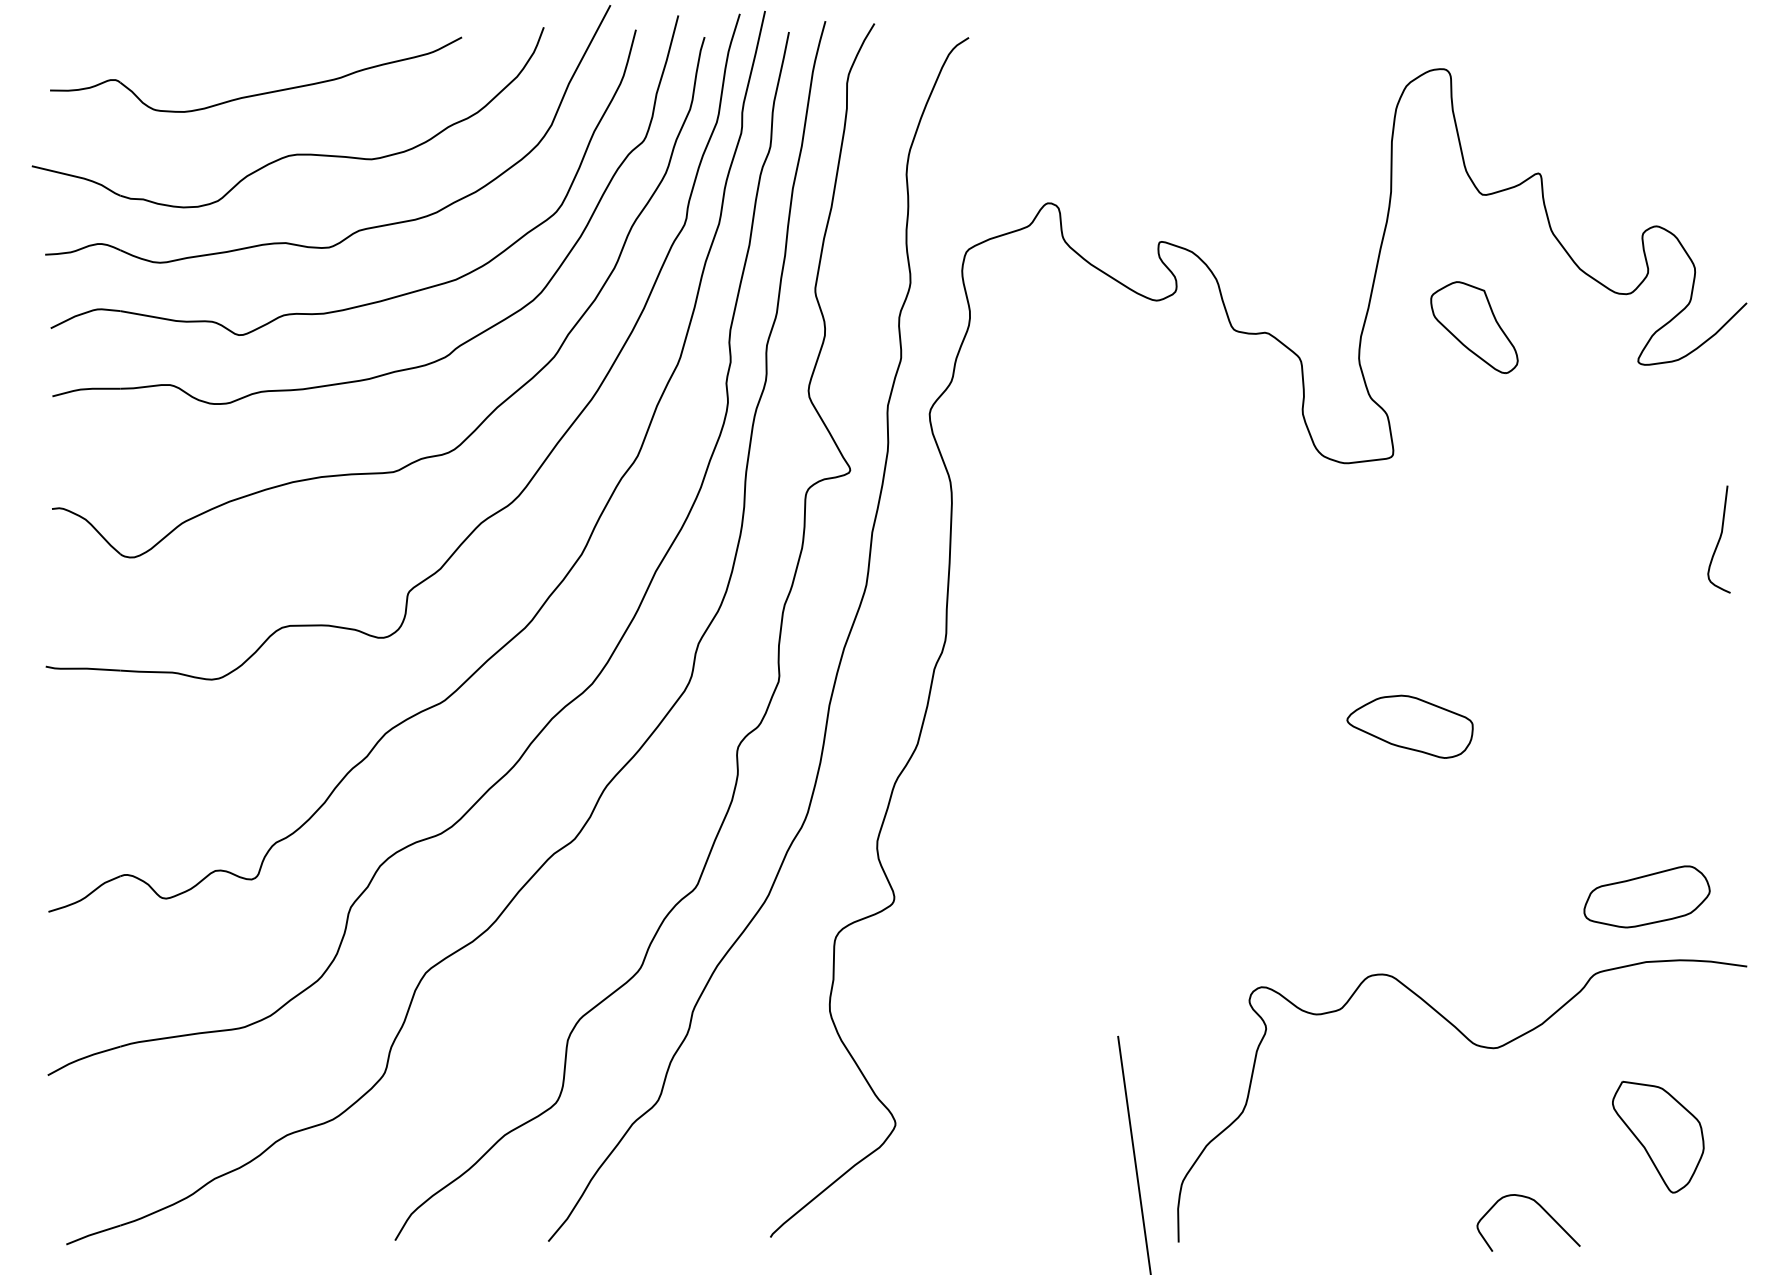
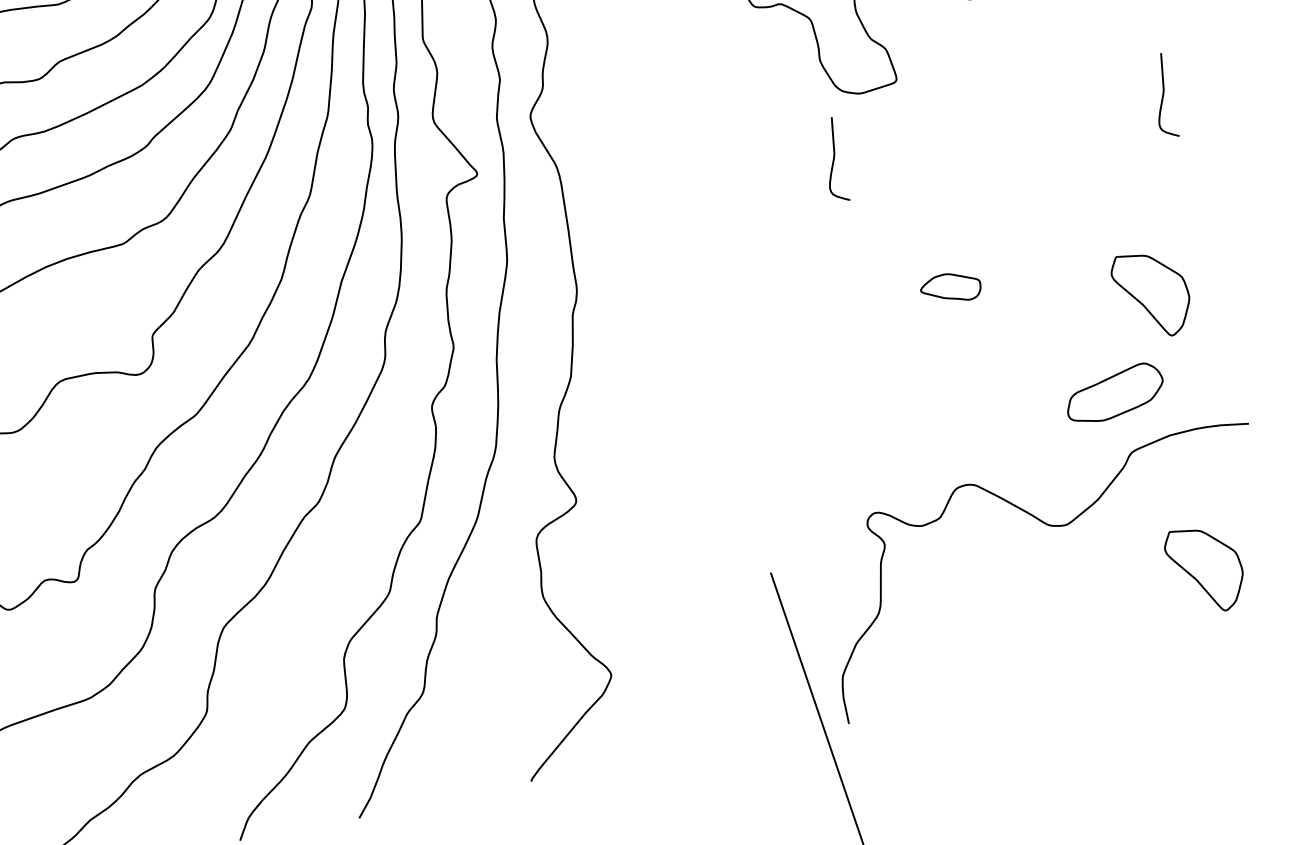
curve: (1294, 539) -> (832, 160), added
part: (1409, 726) -> (950, 288), size x0.6
part: (1658, 782) -> (1152, 294), added
part: (1646, 896) -> (1114, 393), moved
curve: (1541, 1208) -> (1125, 642), removed

